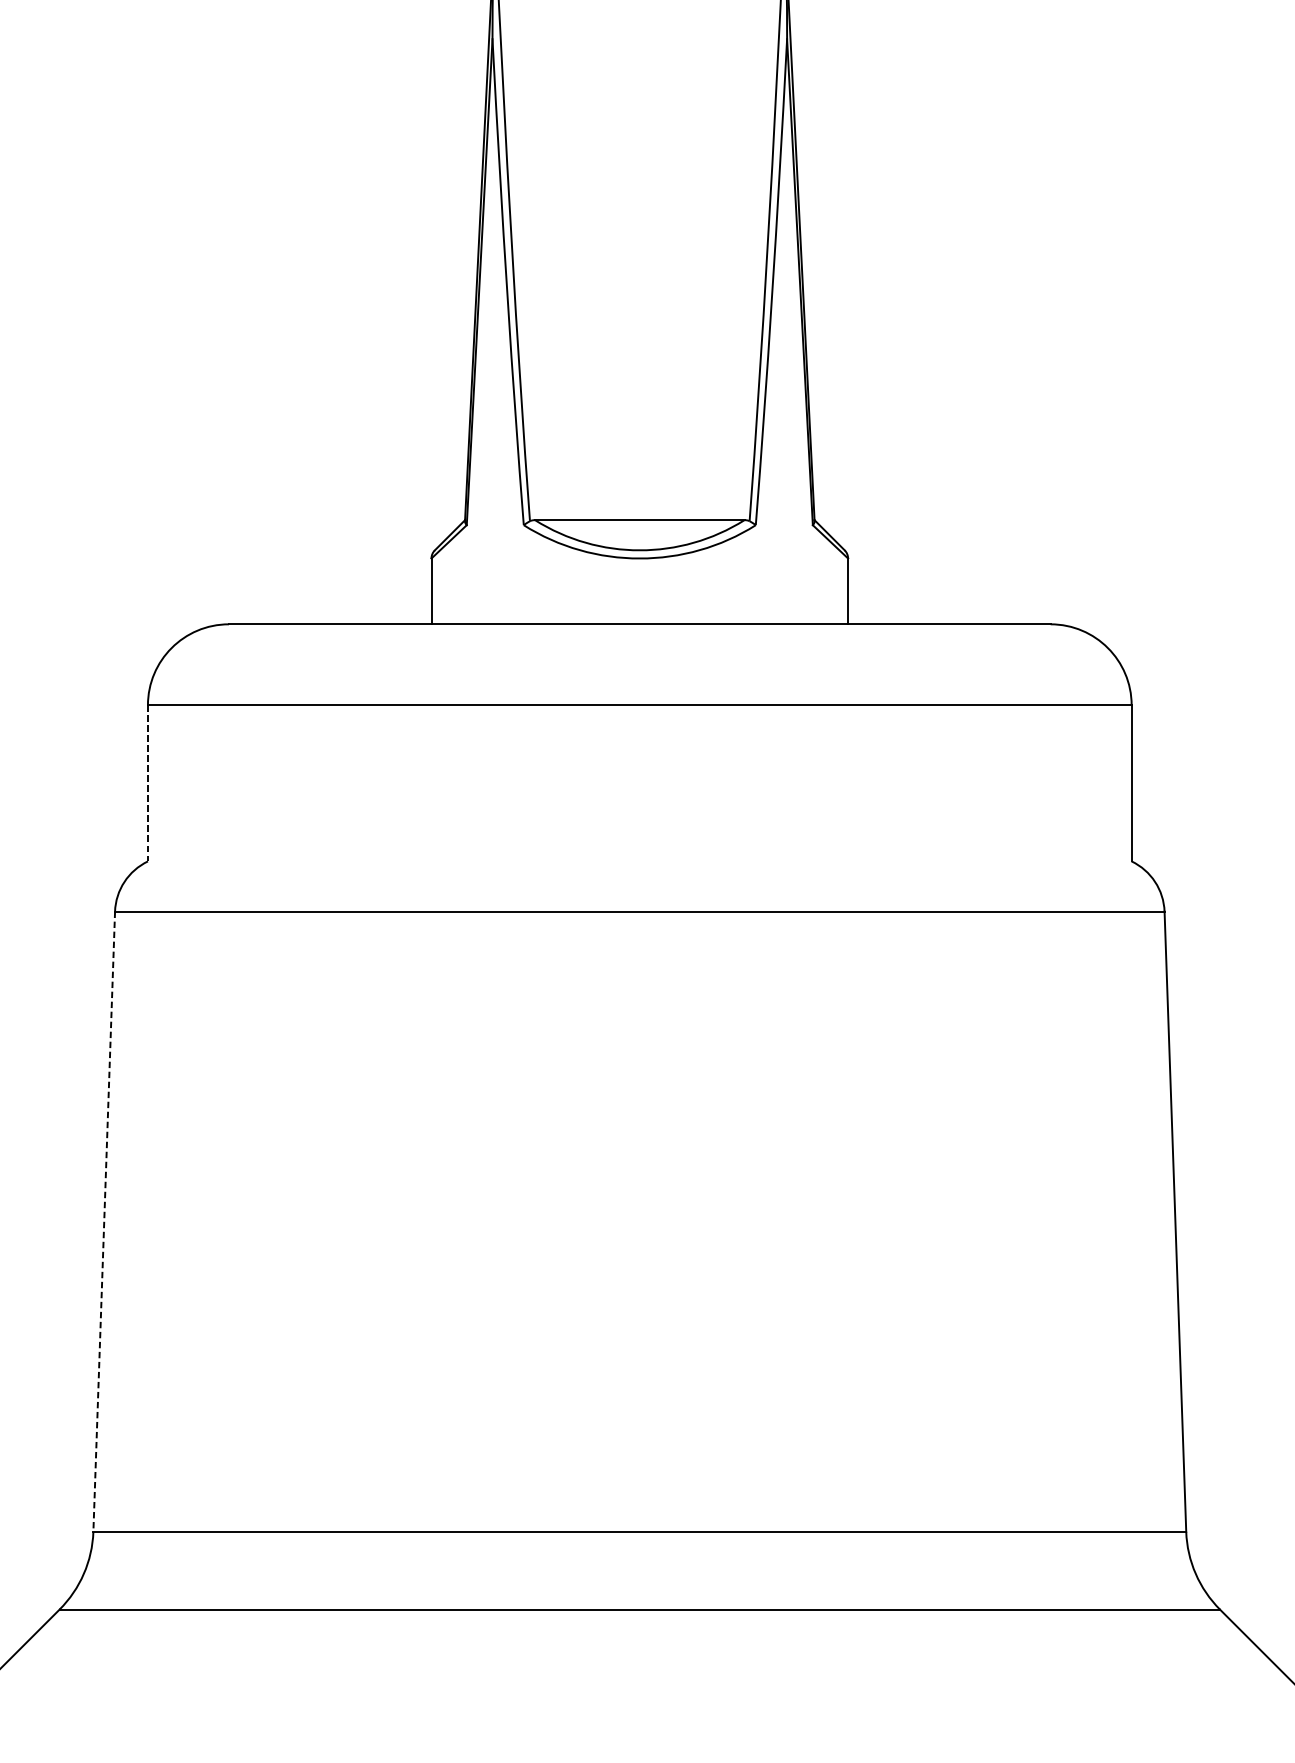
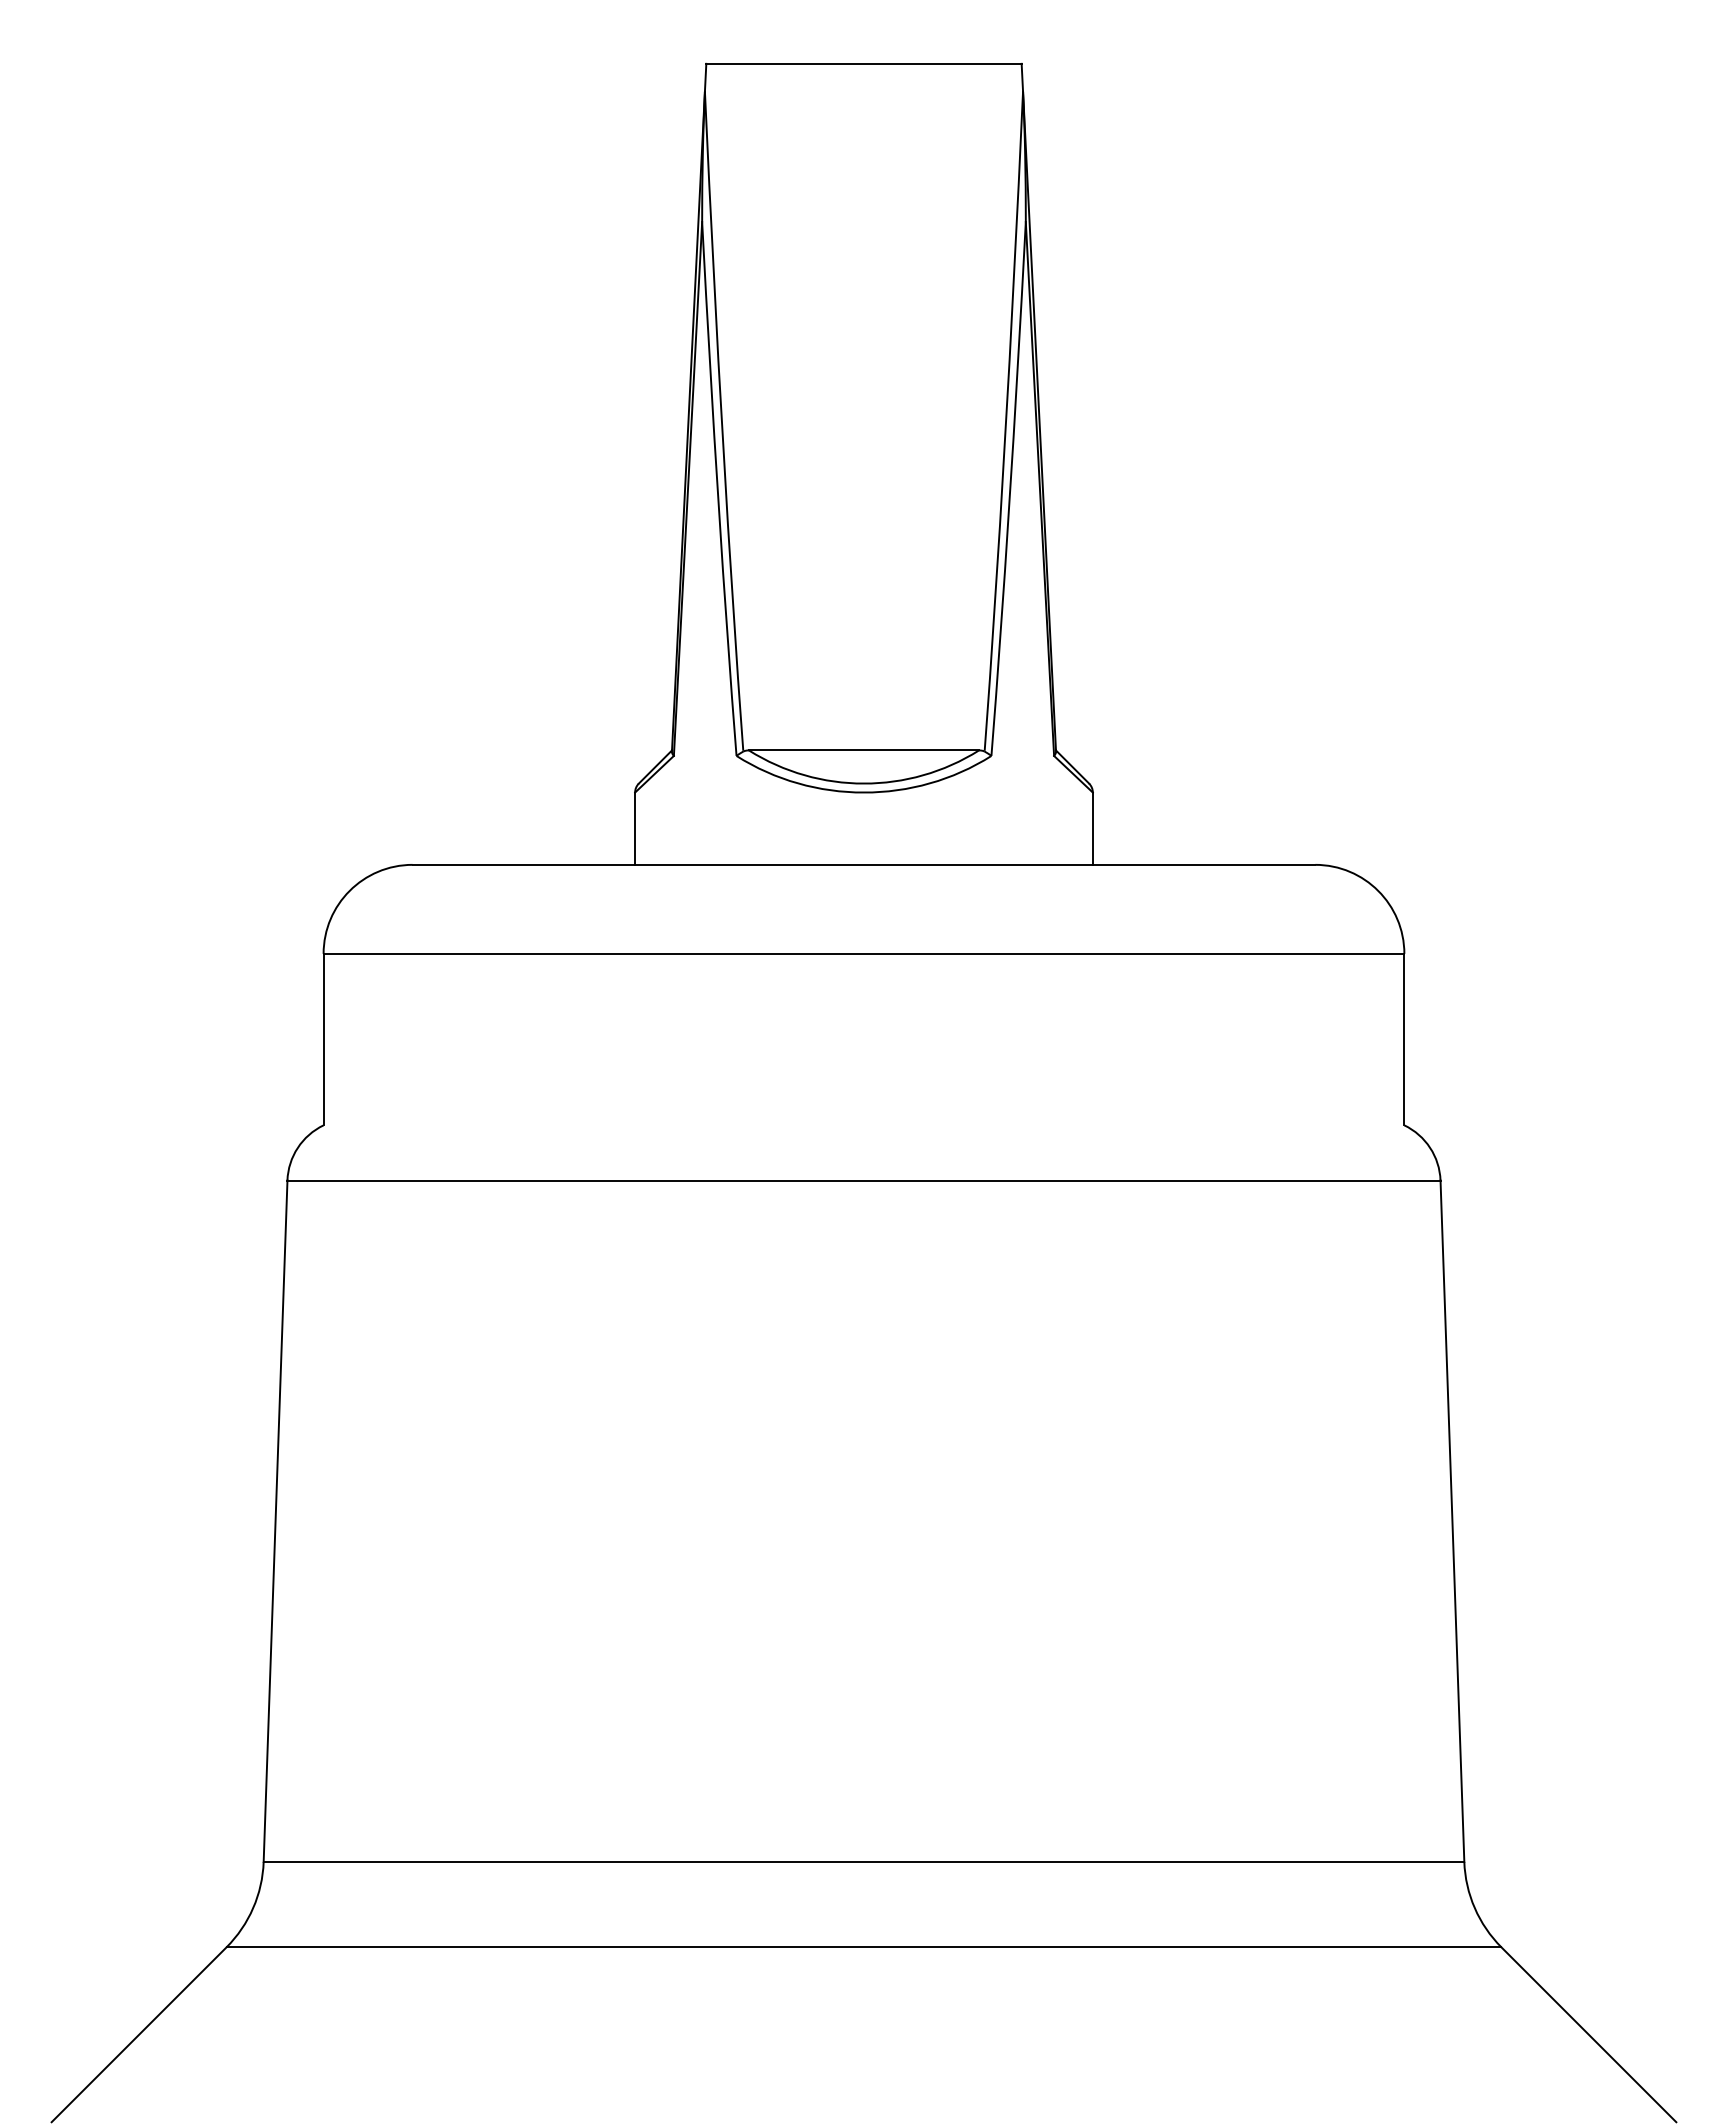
line: (147, 783) -> (323, 1039), dashed -> solid
line: (104, 1221) -> (275, 1521), dashed -> solid

